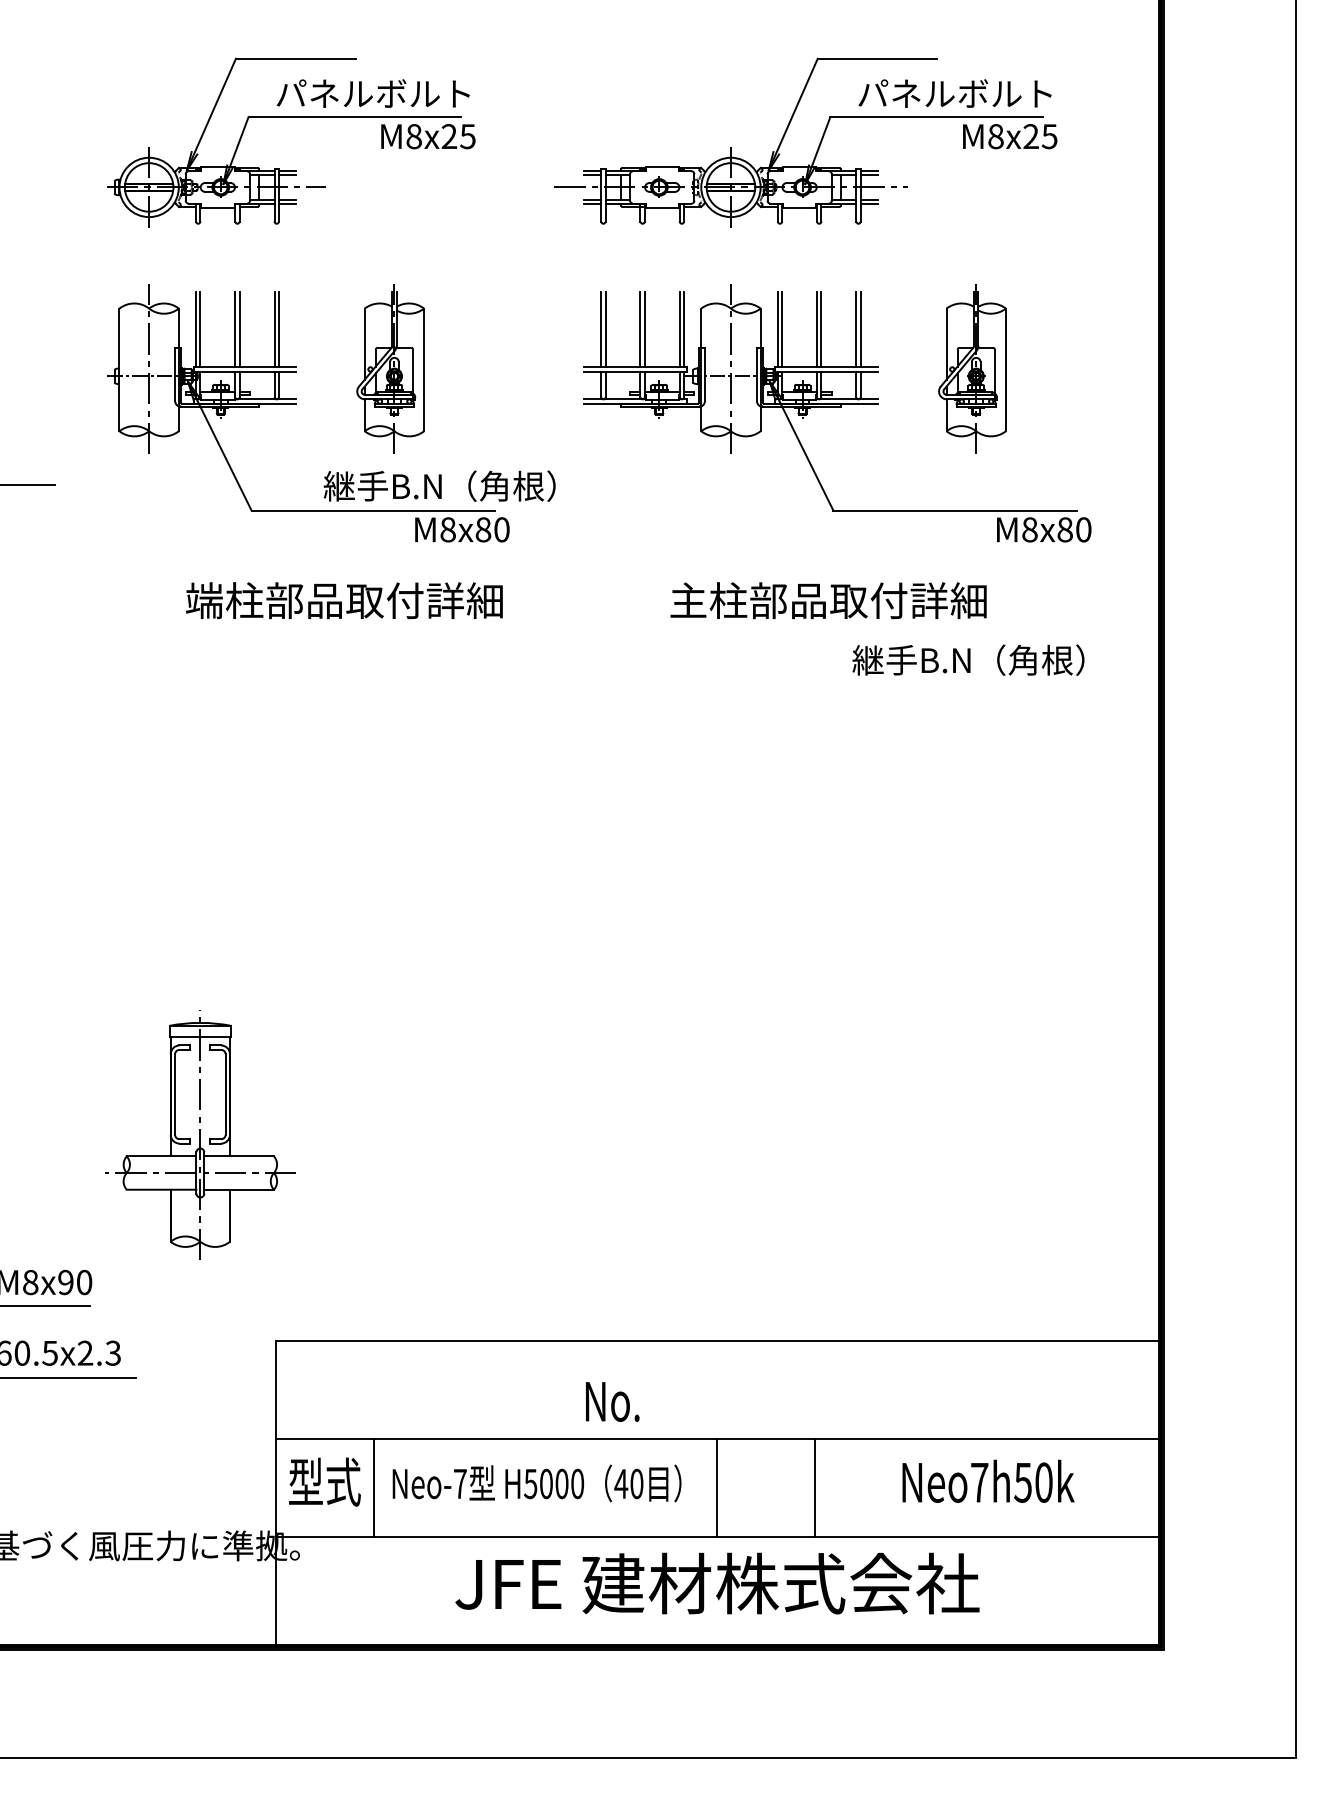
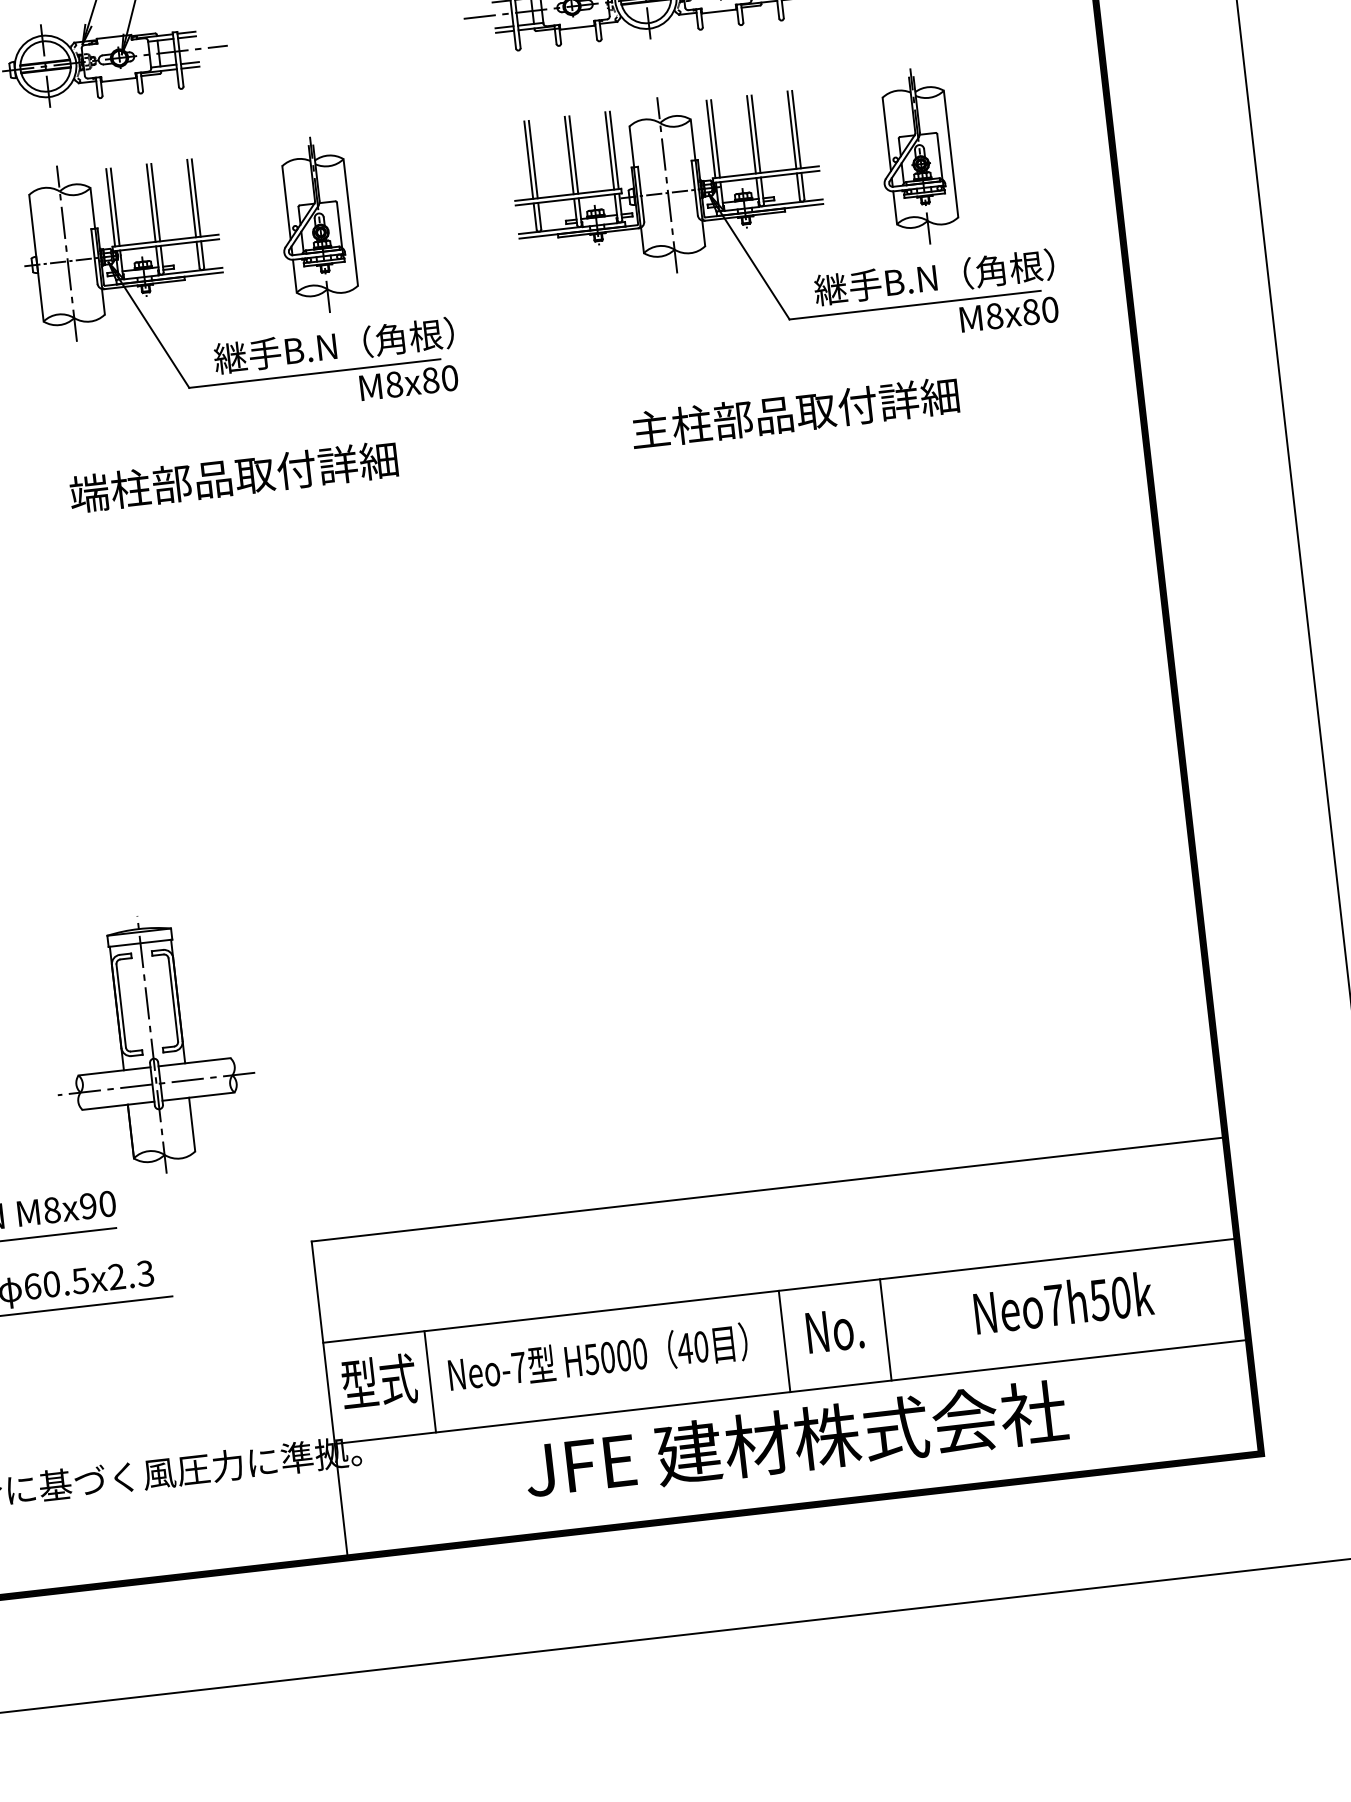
text: (439, 485) -> (333, 345), moved
text: (344, 600) -> (233, 476), moved
text: (968, 659) -> (934, 276), moved
part: (200, 1134) -> (152, 1044), moved
text: (612, 1401) -> (834, 1330), moved

